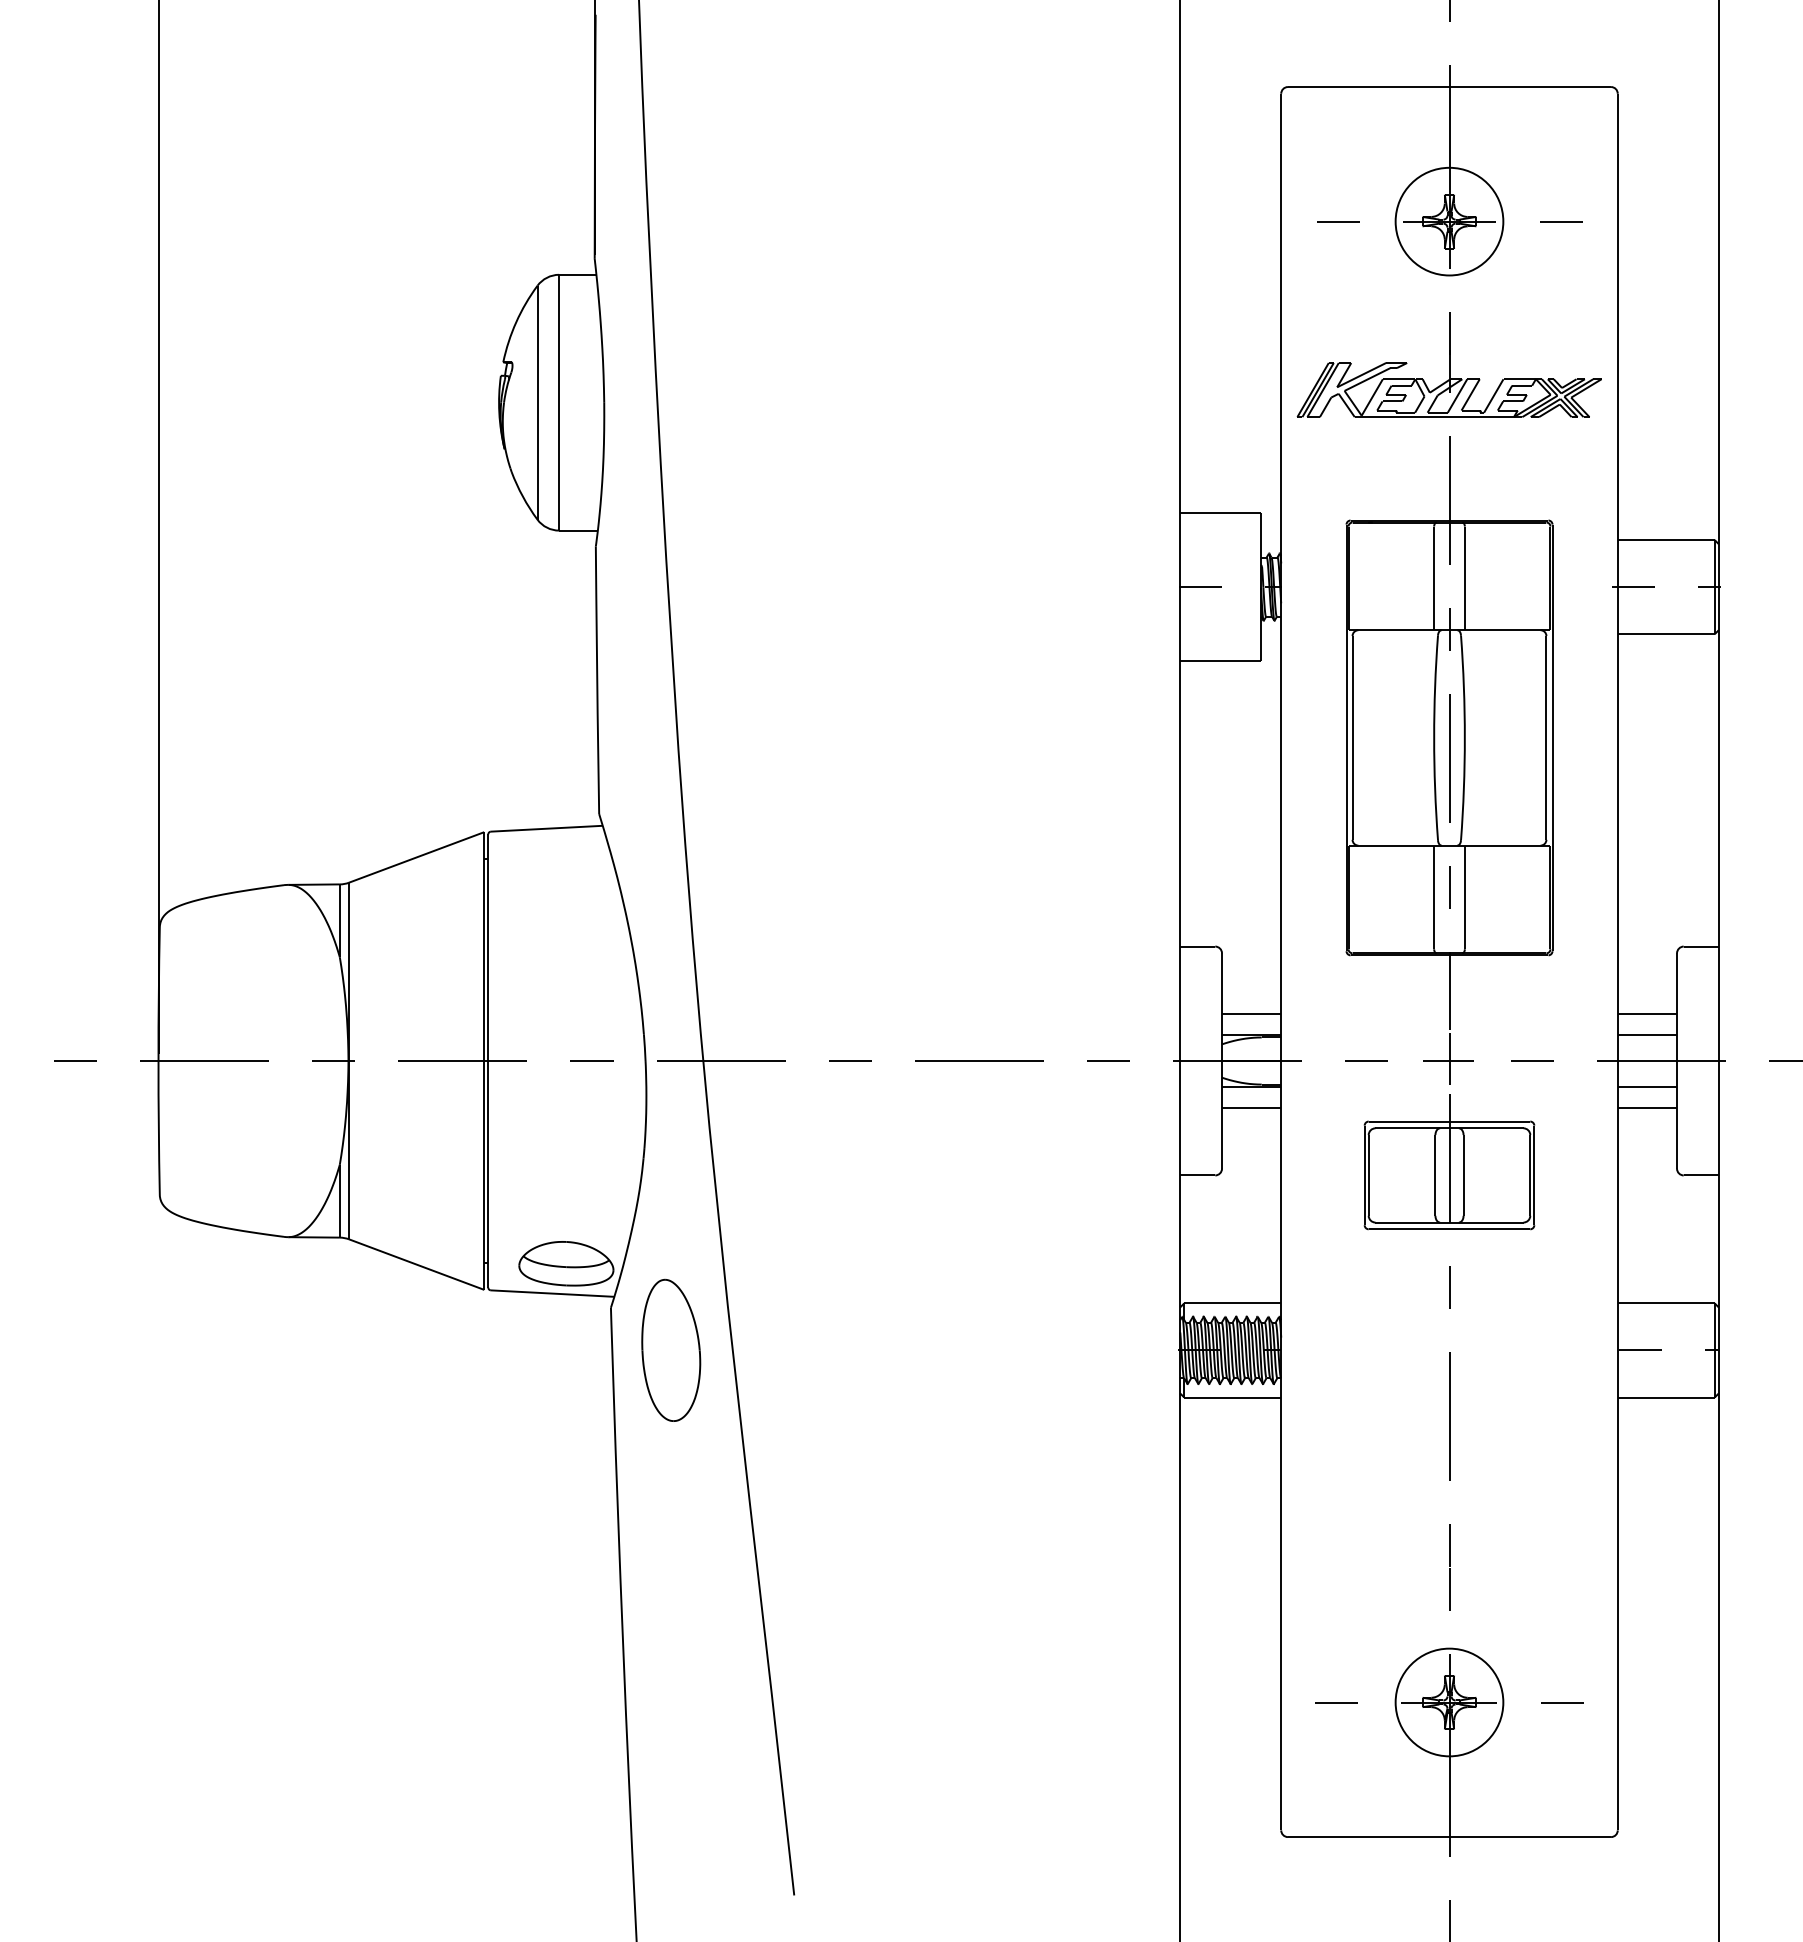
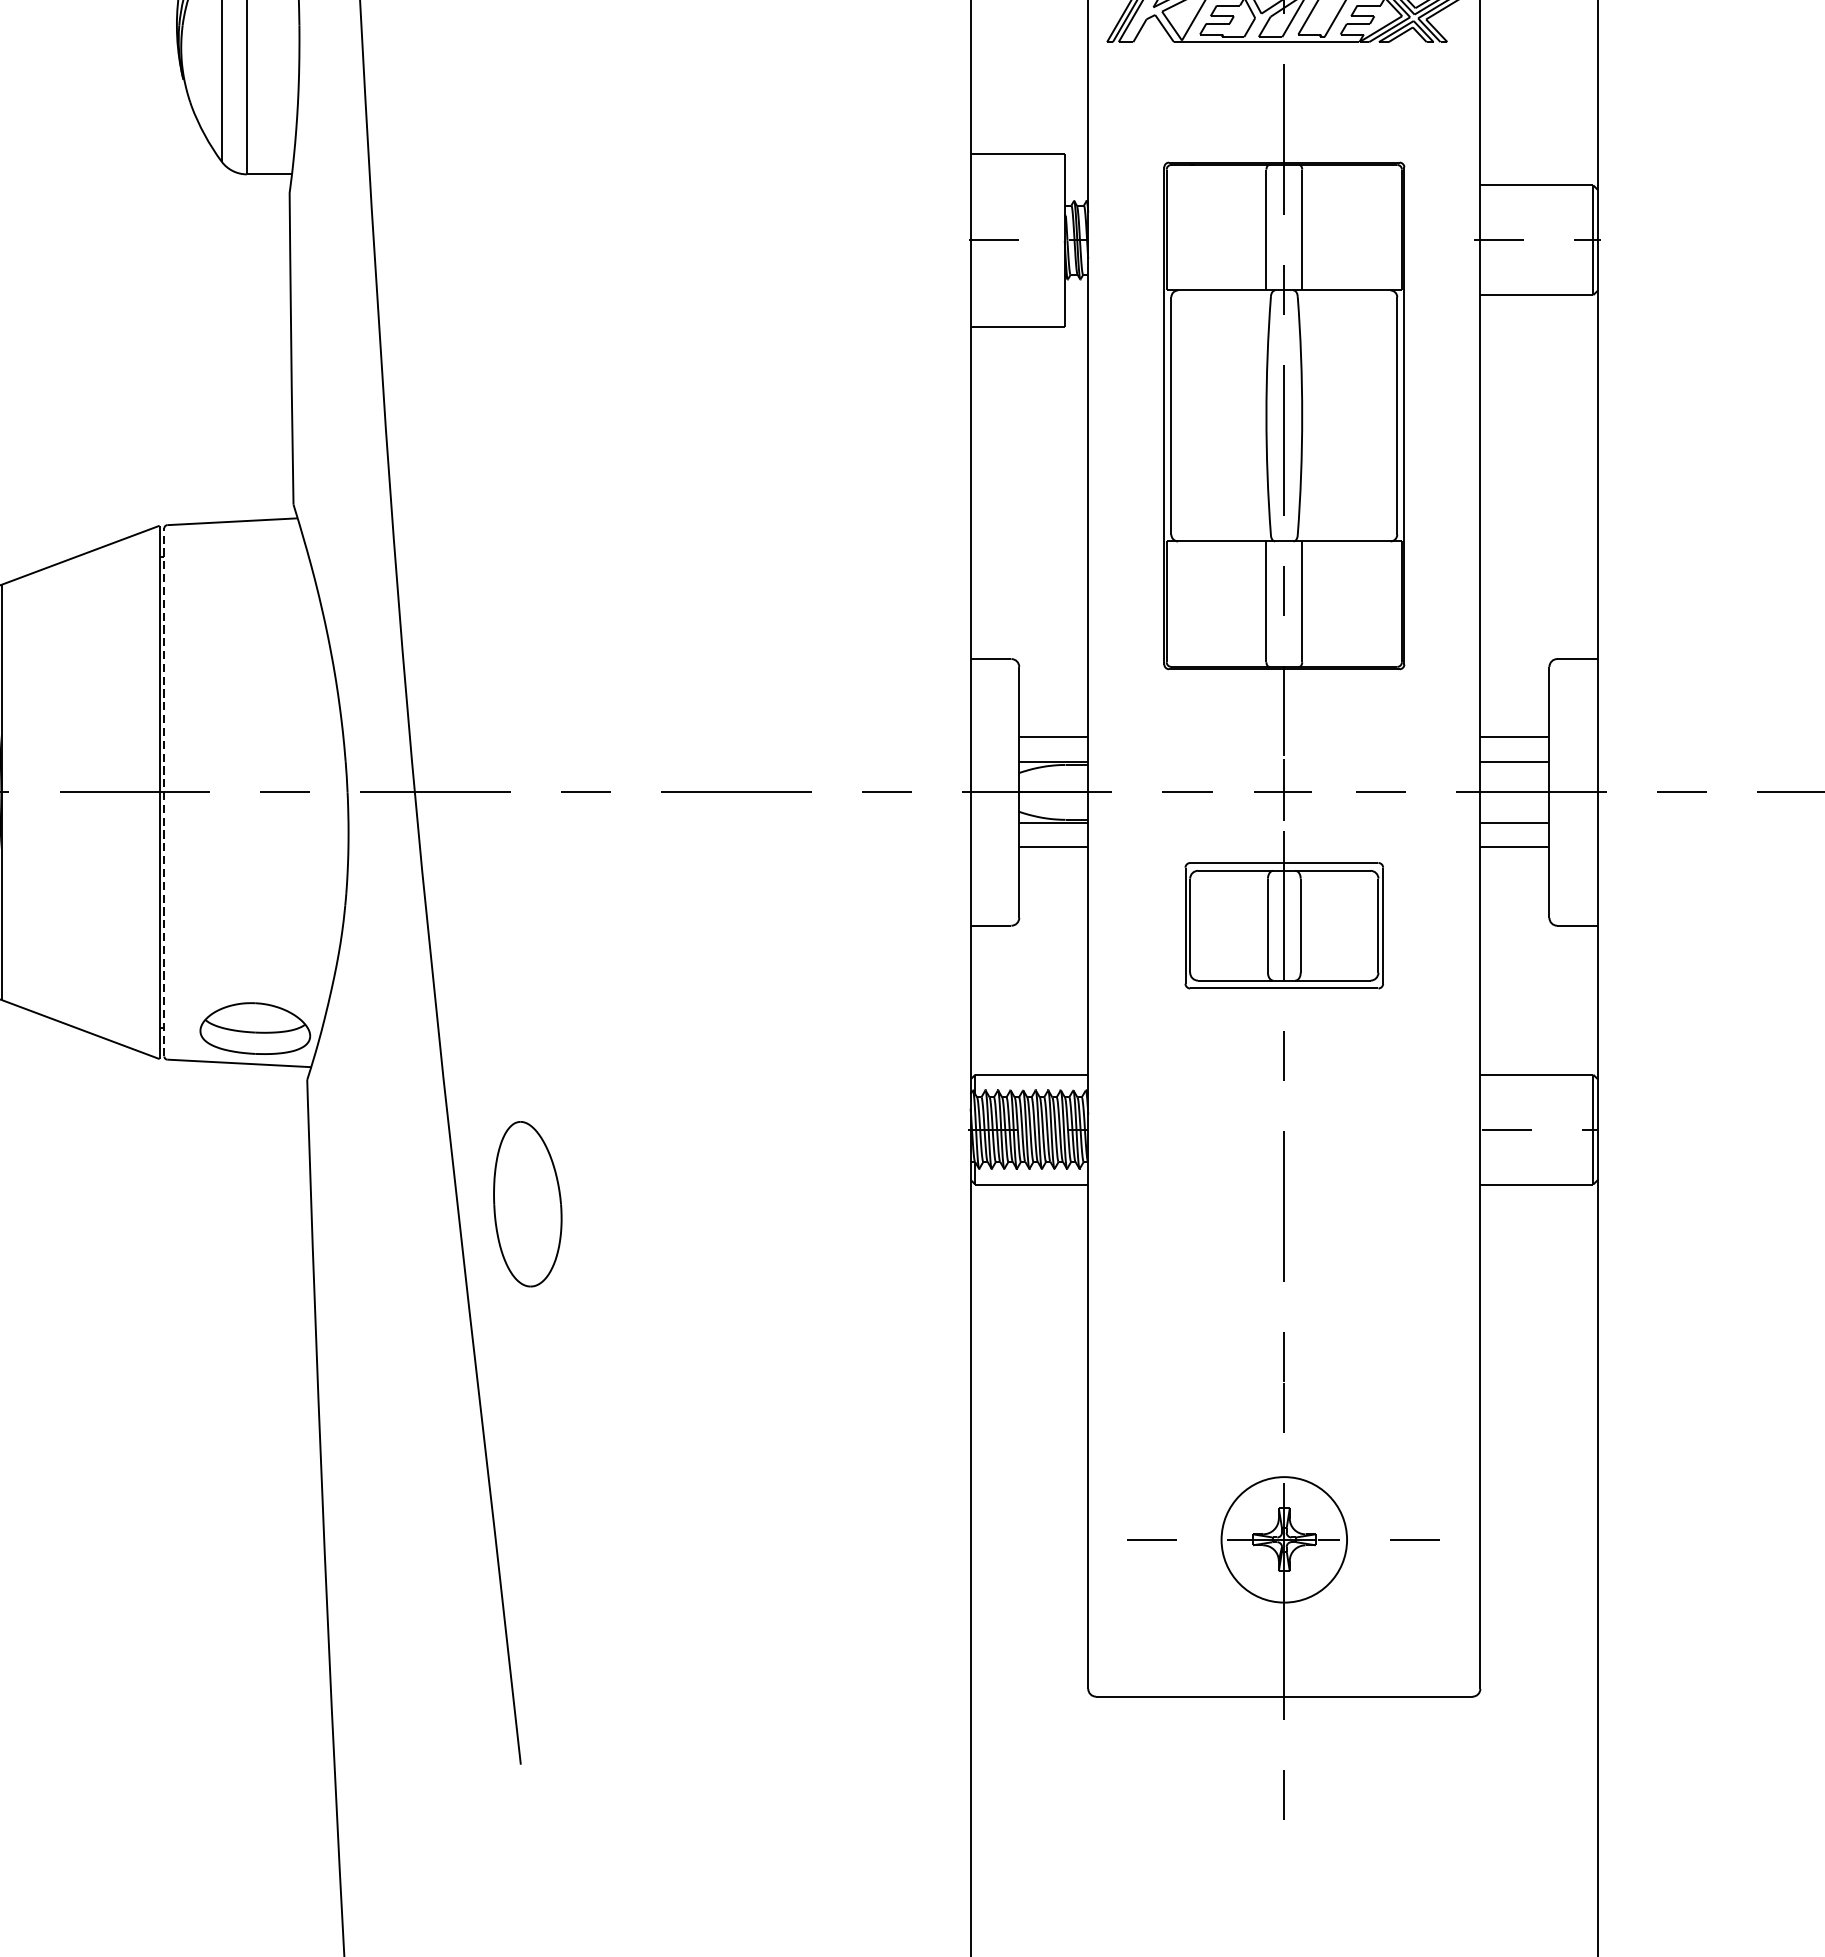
line: (488, 1061) -> (164, 792), solid -> dashed
part: (671, 1349) -> (528, 1203), moved

